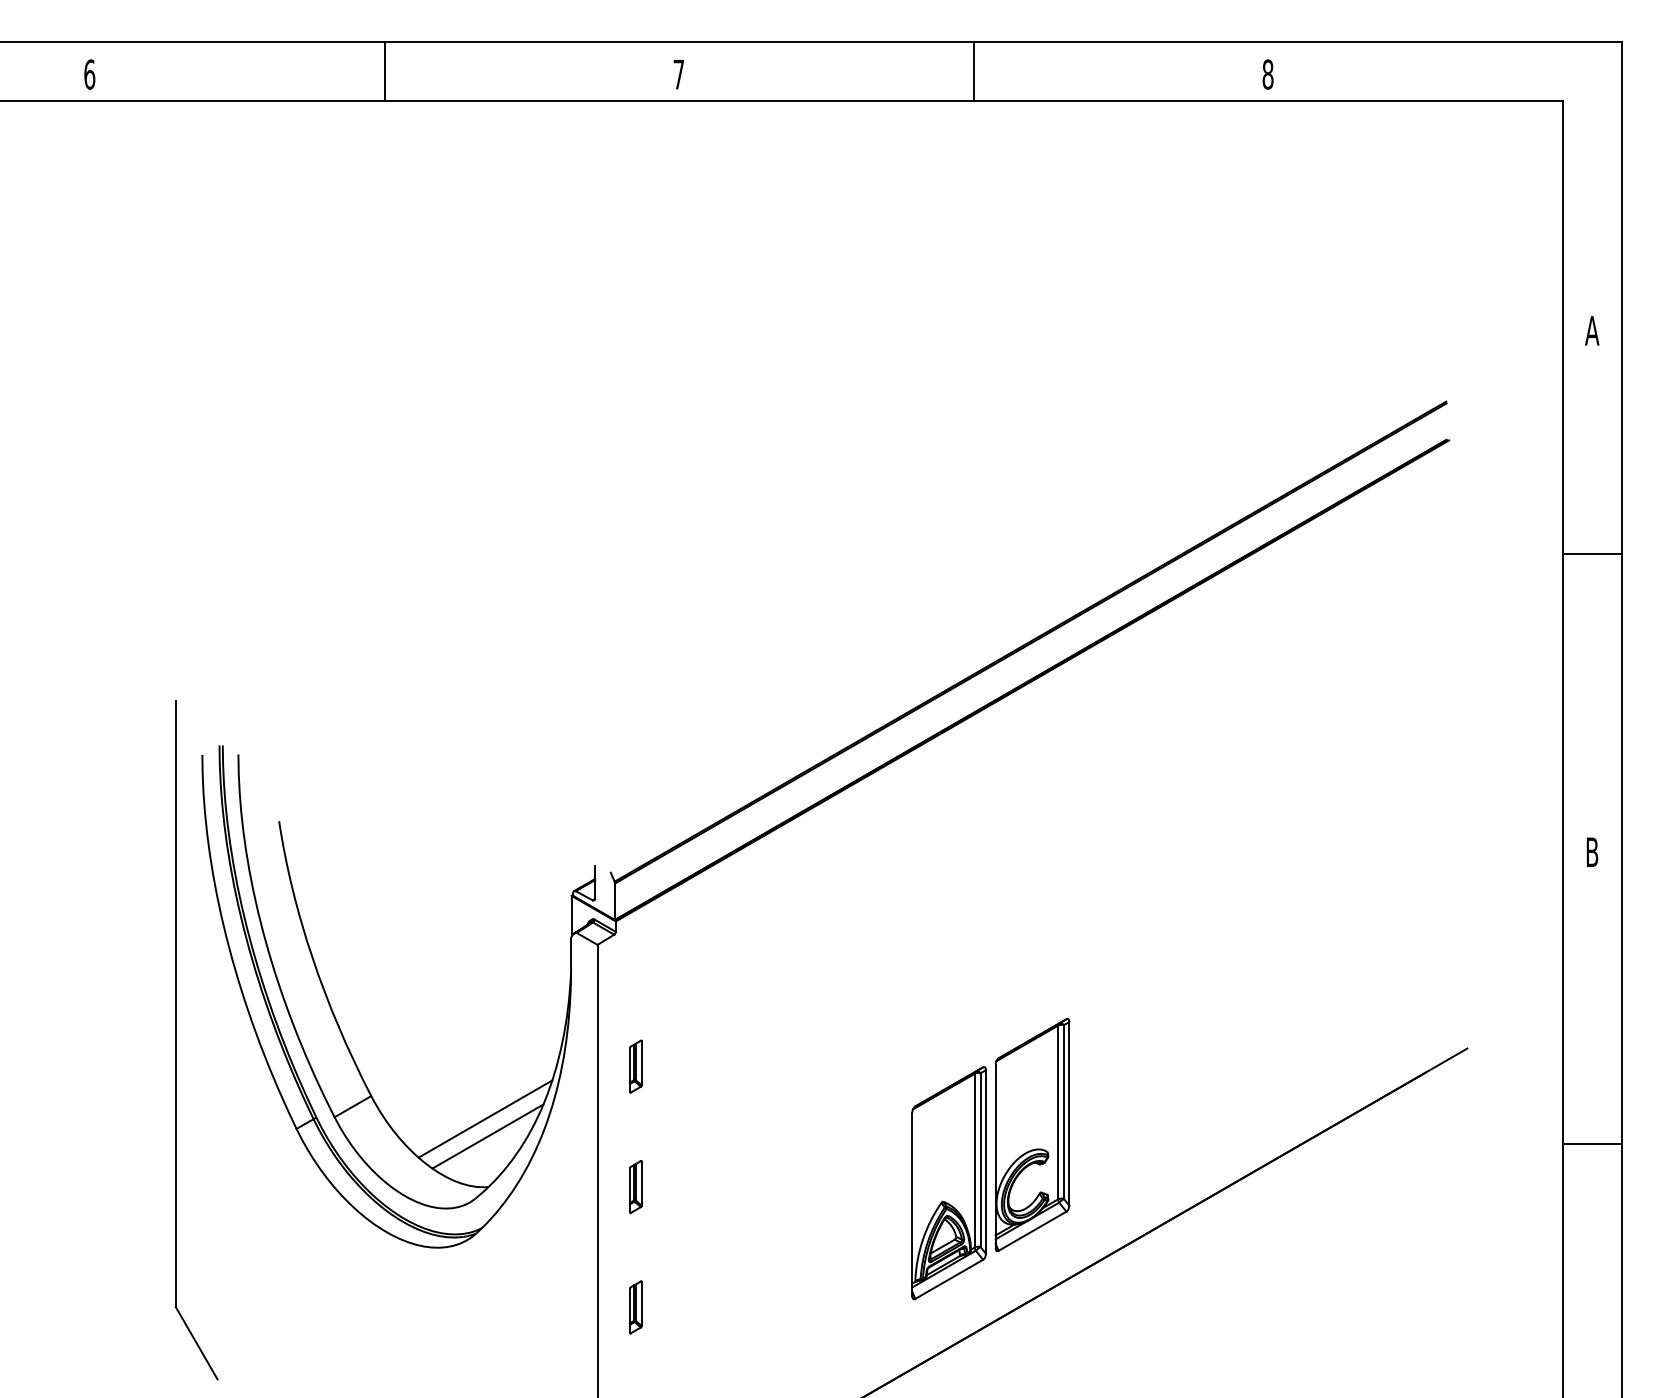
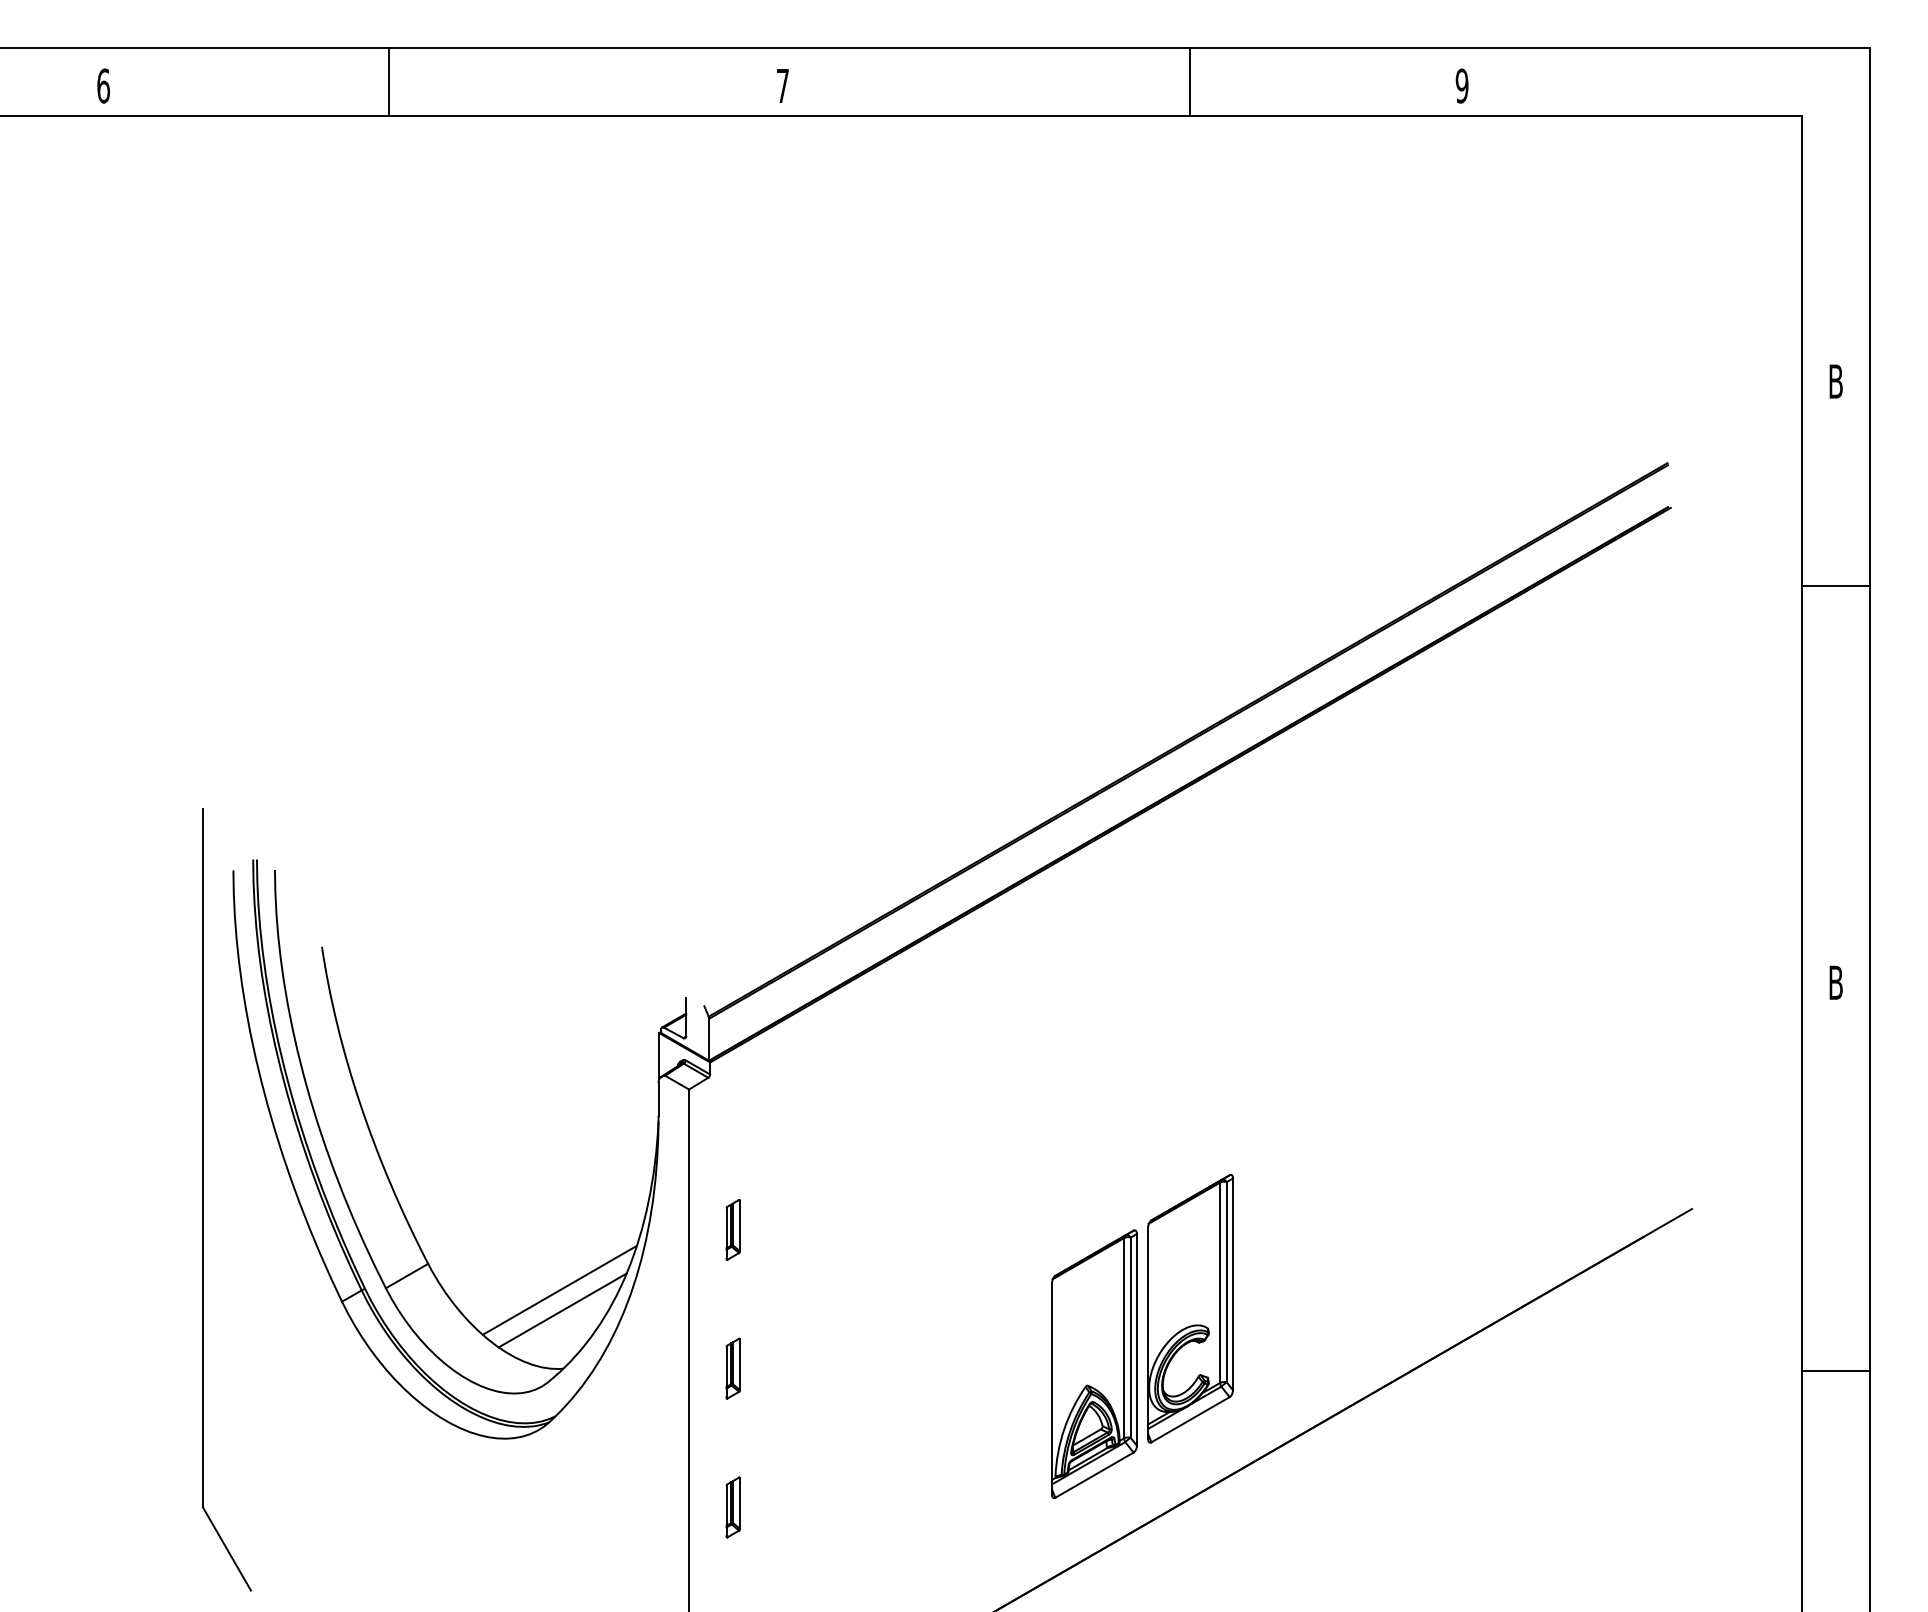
line: (384, 70) -> (389, 81), moved
line: (973, 70) -> (1189, 81), moved
text: (1267, 74) -> (1461, 85), 8 -> 9
text: (1592, 330) -> (1836, 381), A -> B
line: (1591, 554) -> (1835, 586), moved
line: (1591, 1143) -> (1835, 1370), moved

